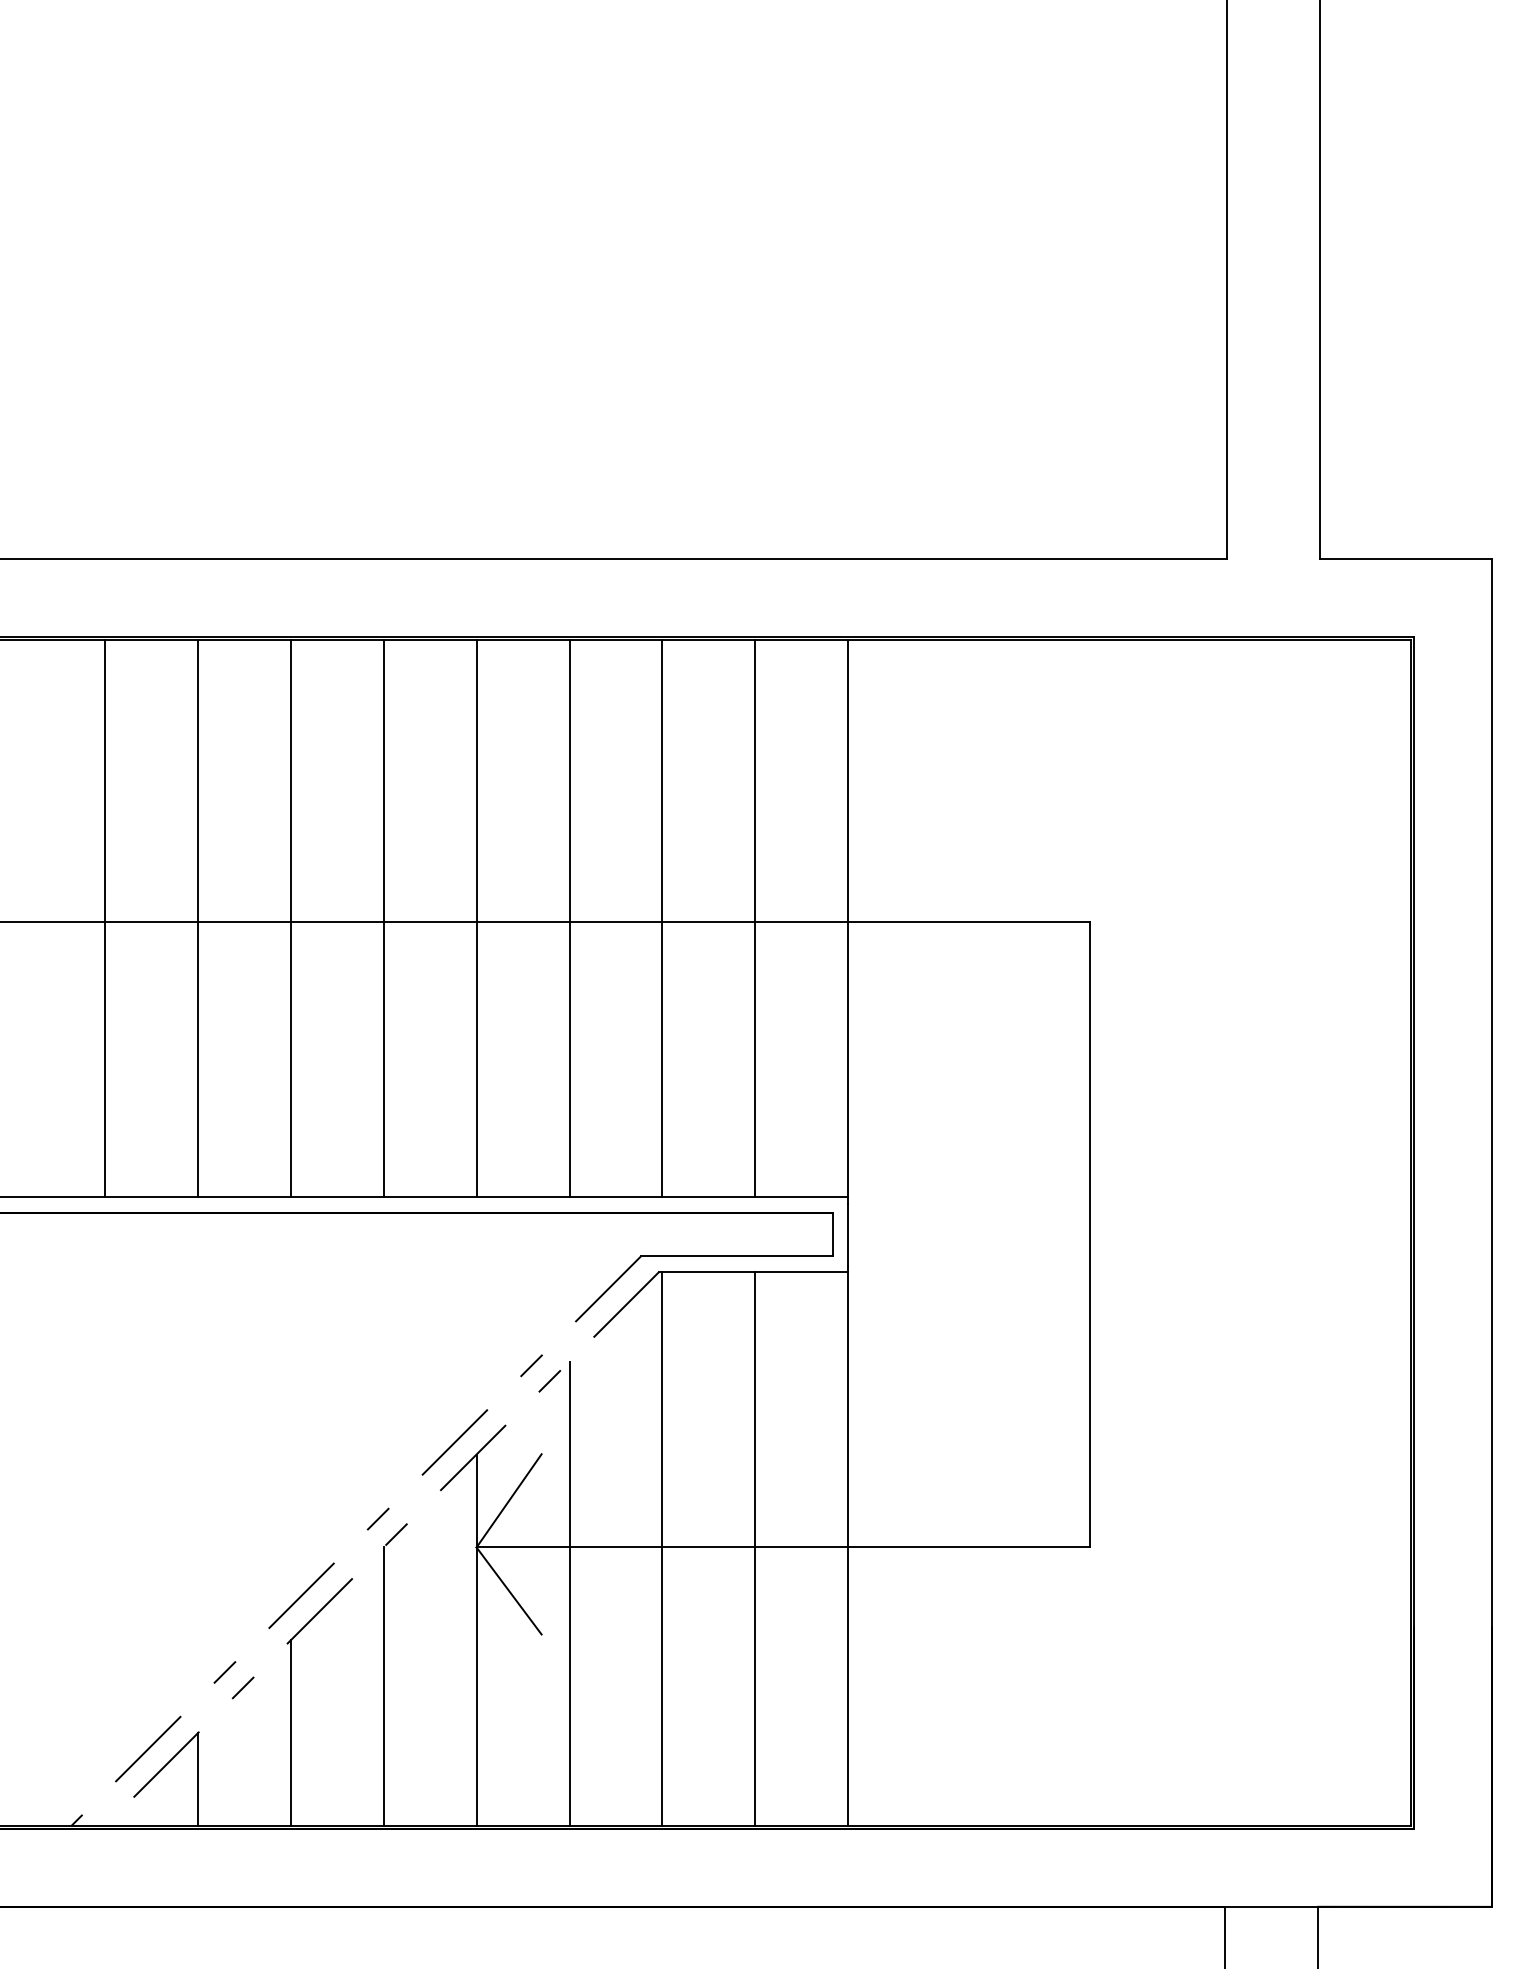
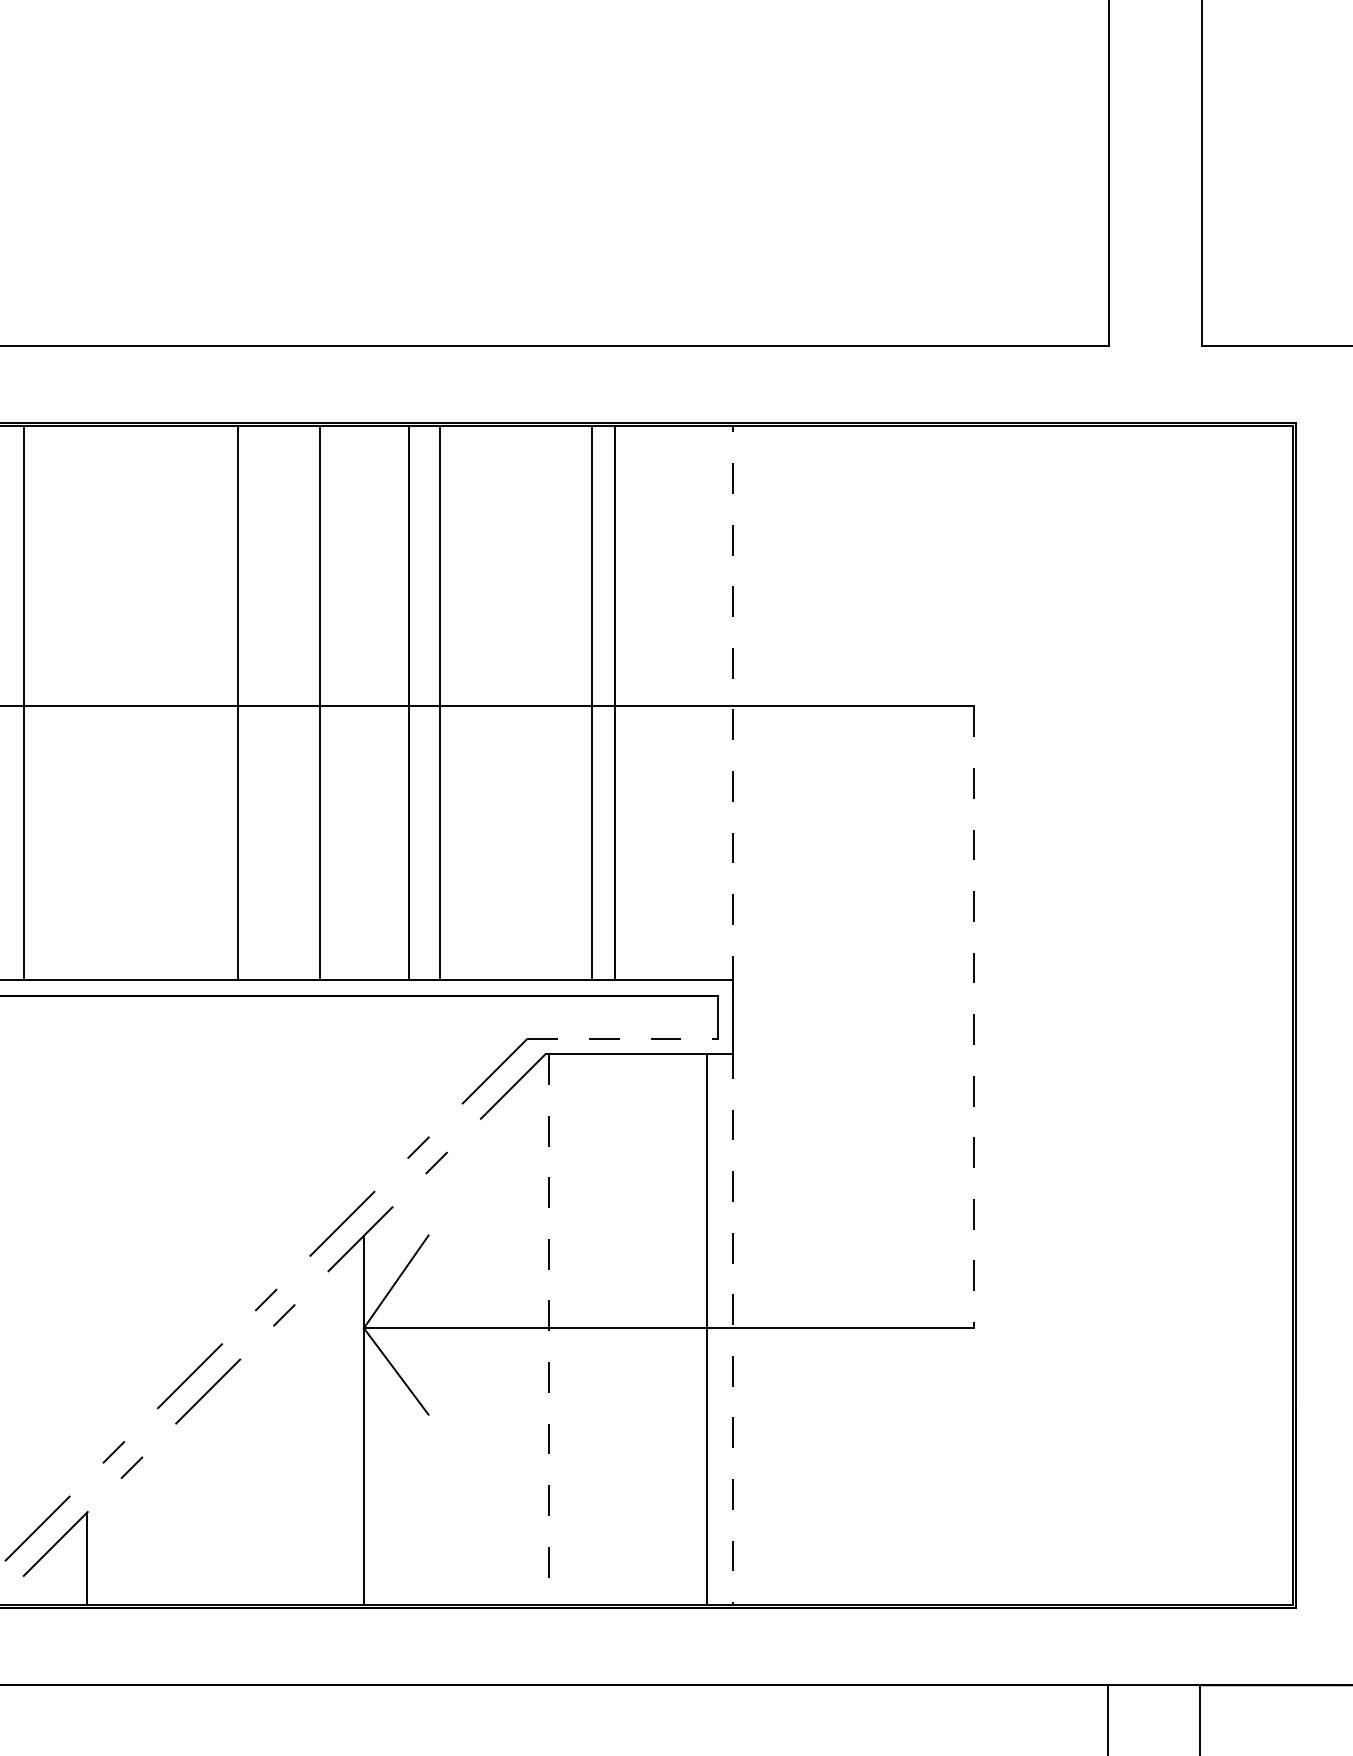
line: (197, 918) -> (23, 703), moved
line: (290, 918) -> (237, 703), moved
line: (383, 918) -> (320, 703), moved
line: (476, 918) -> (440, 703), moved
line: (569, 918) -> (408, 703), moved
line: (662, 918) -> (615, 703), moved
line: (755, 918) -> (592, 703), moved
line: (848, 921) -> (733, 706), solid -> dashed
line: (1090, 1234) -> (973, 1017), solid -> dashed
line: (736, 1256) -> (622, 1039), solid -> dashed
line: (848, 1546) -> (733, 1327), solid -> dashed
line: (755, 1548) -> (706, 1329), moved
line: (662, 1549) -> (548, 1330), solid -> dashed
line: (569, 1593) -> (456, 1373), removed
line: (383, 1686) -> (271, 1466), removed
line: (290, 1733) -> (179, 1513), removed

